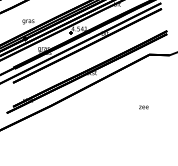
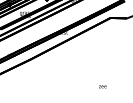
text: (143, 107) -> (102, 86), moved

